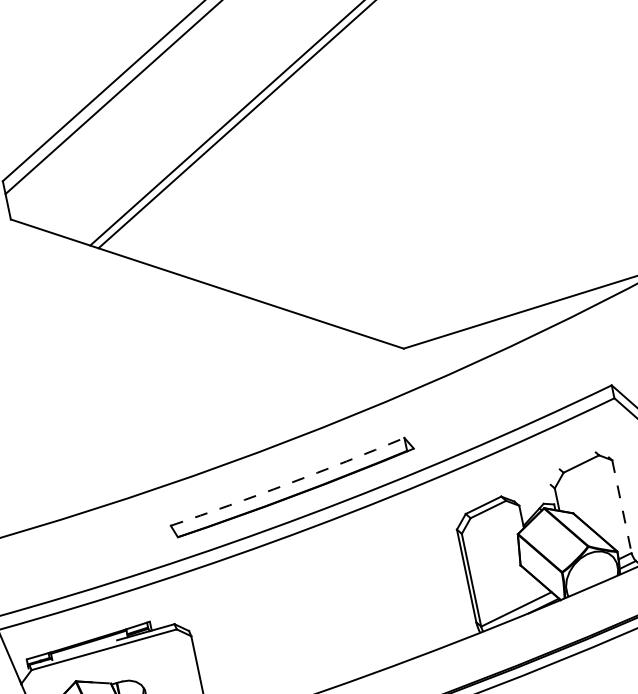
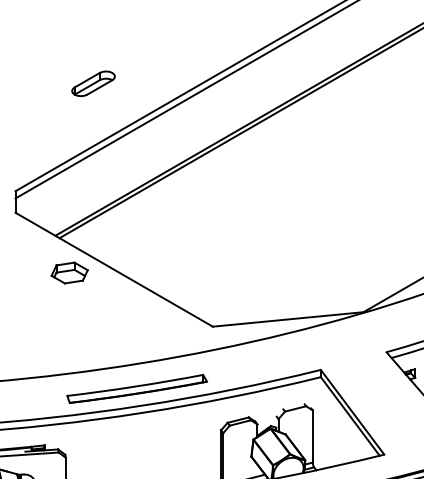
part: (128, 305) -> (69, 272), added
arc: (288, 483) -> (135, 386), dashed -> solid
line: (621, 506) -> (312, 436), dashed -> solid

